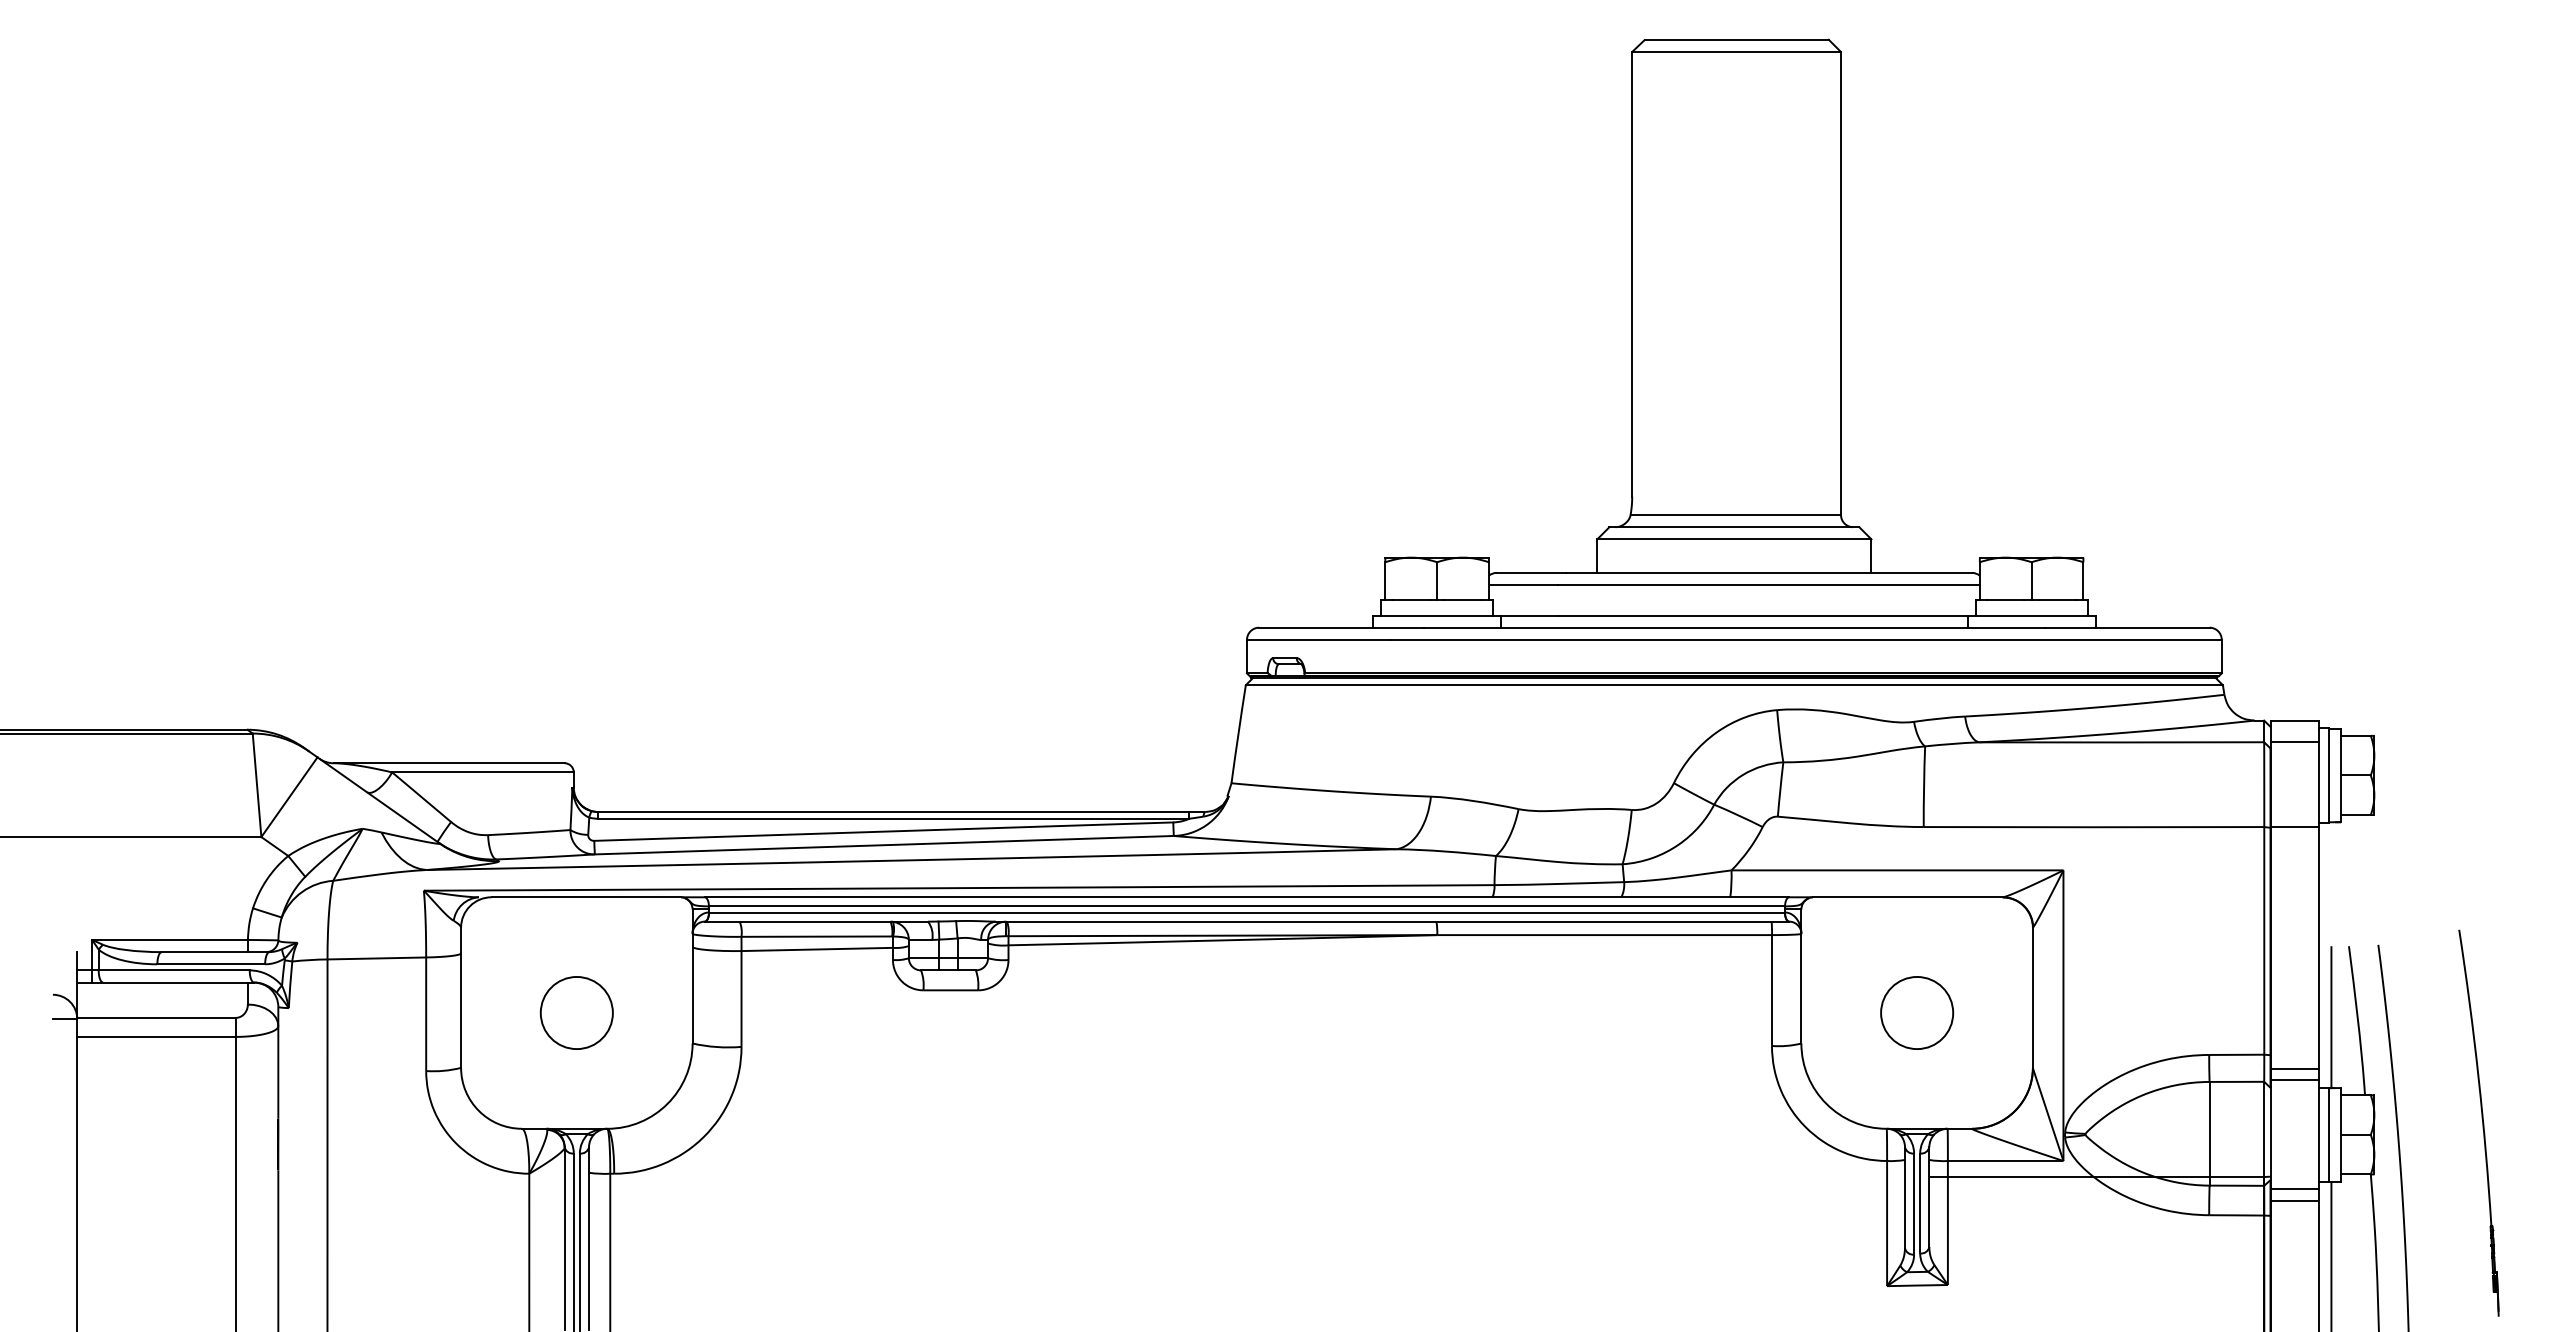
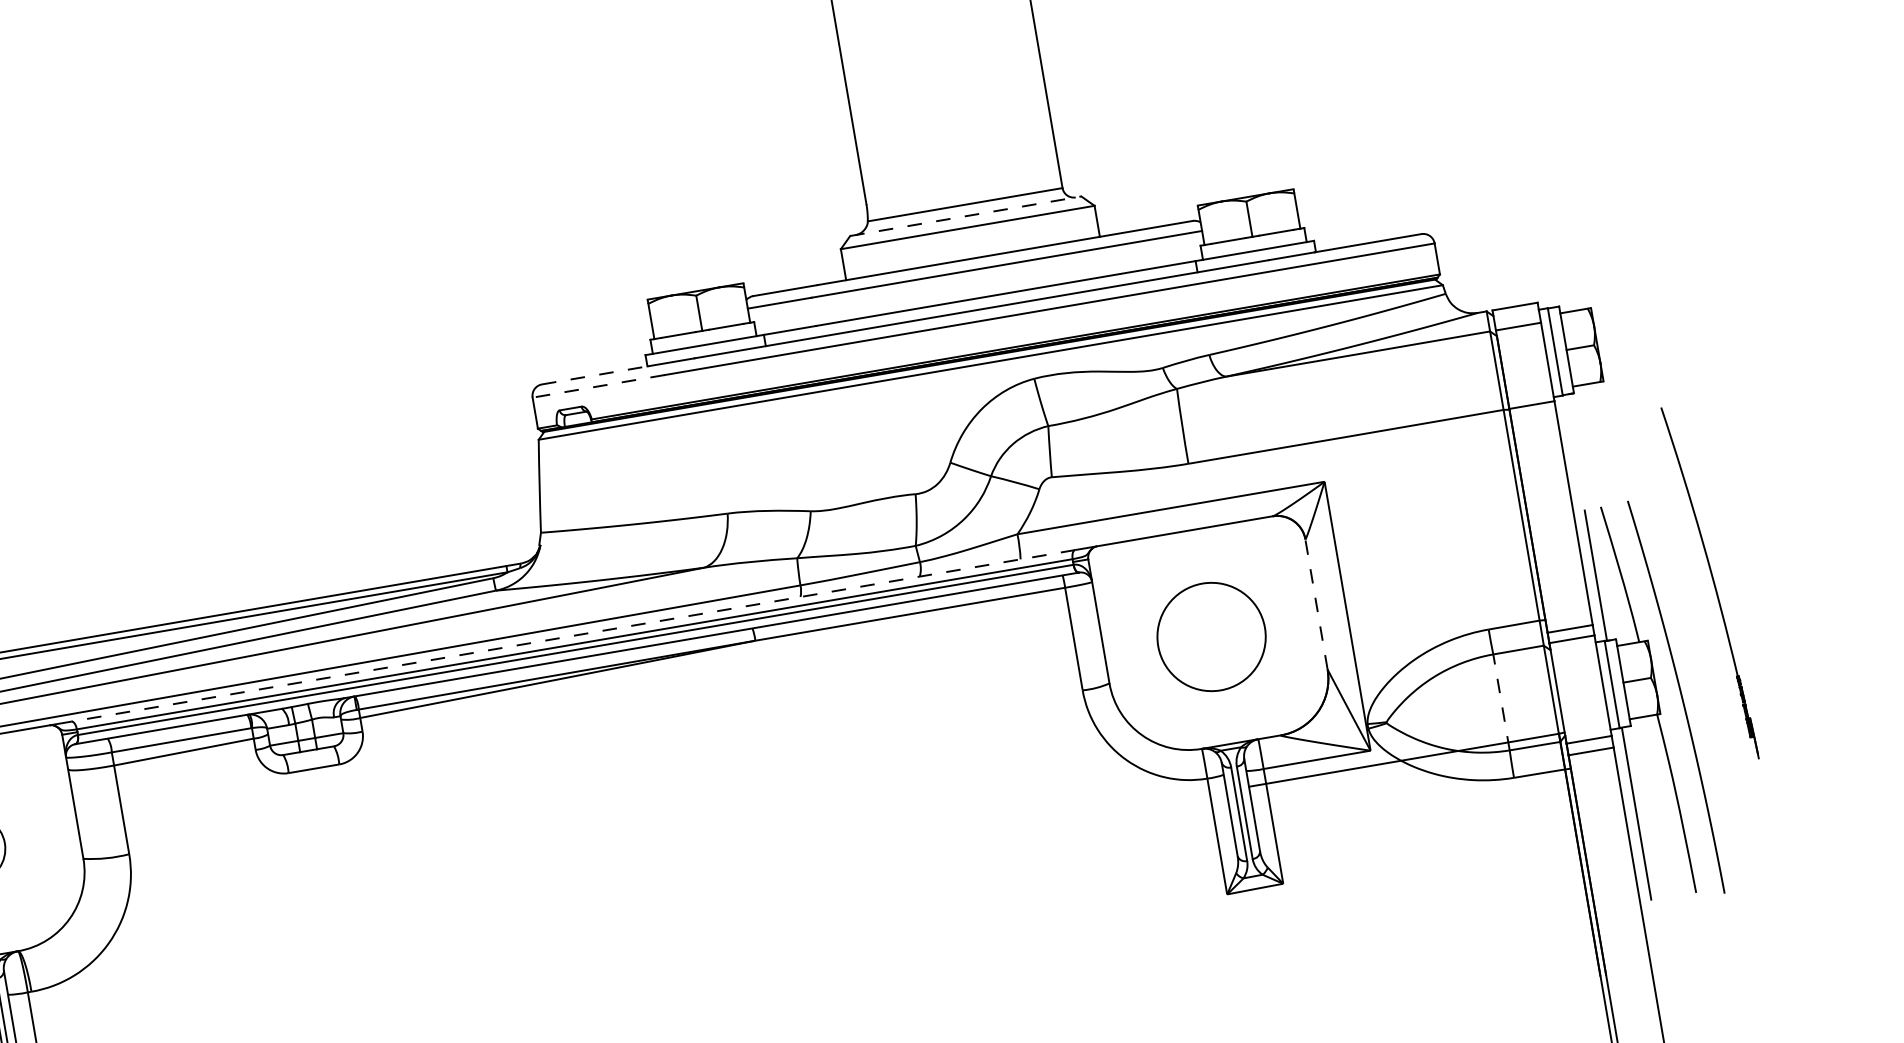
line: (1734, 527) -> (965, 216), solid -> dashed
line: (1316, 627) -> (594, 375), solid -> dashed
line: (1317, 639) -> (597, 386), solid -> dashed
line: (1246, 897) -> (572, 636), solid -> dashed
line: (2032, 997) -> (1316, 604), solid -> dashed
circle: (1917, 1012) -> (1212, 636), size x1.6
part: (2478, 1122) -> (1709, 582), moved
line: (2209, 1133) -> (1501, 702), solid -> dashed

